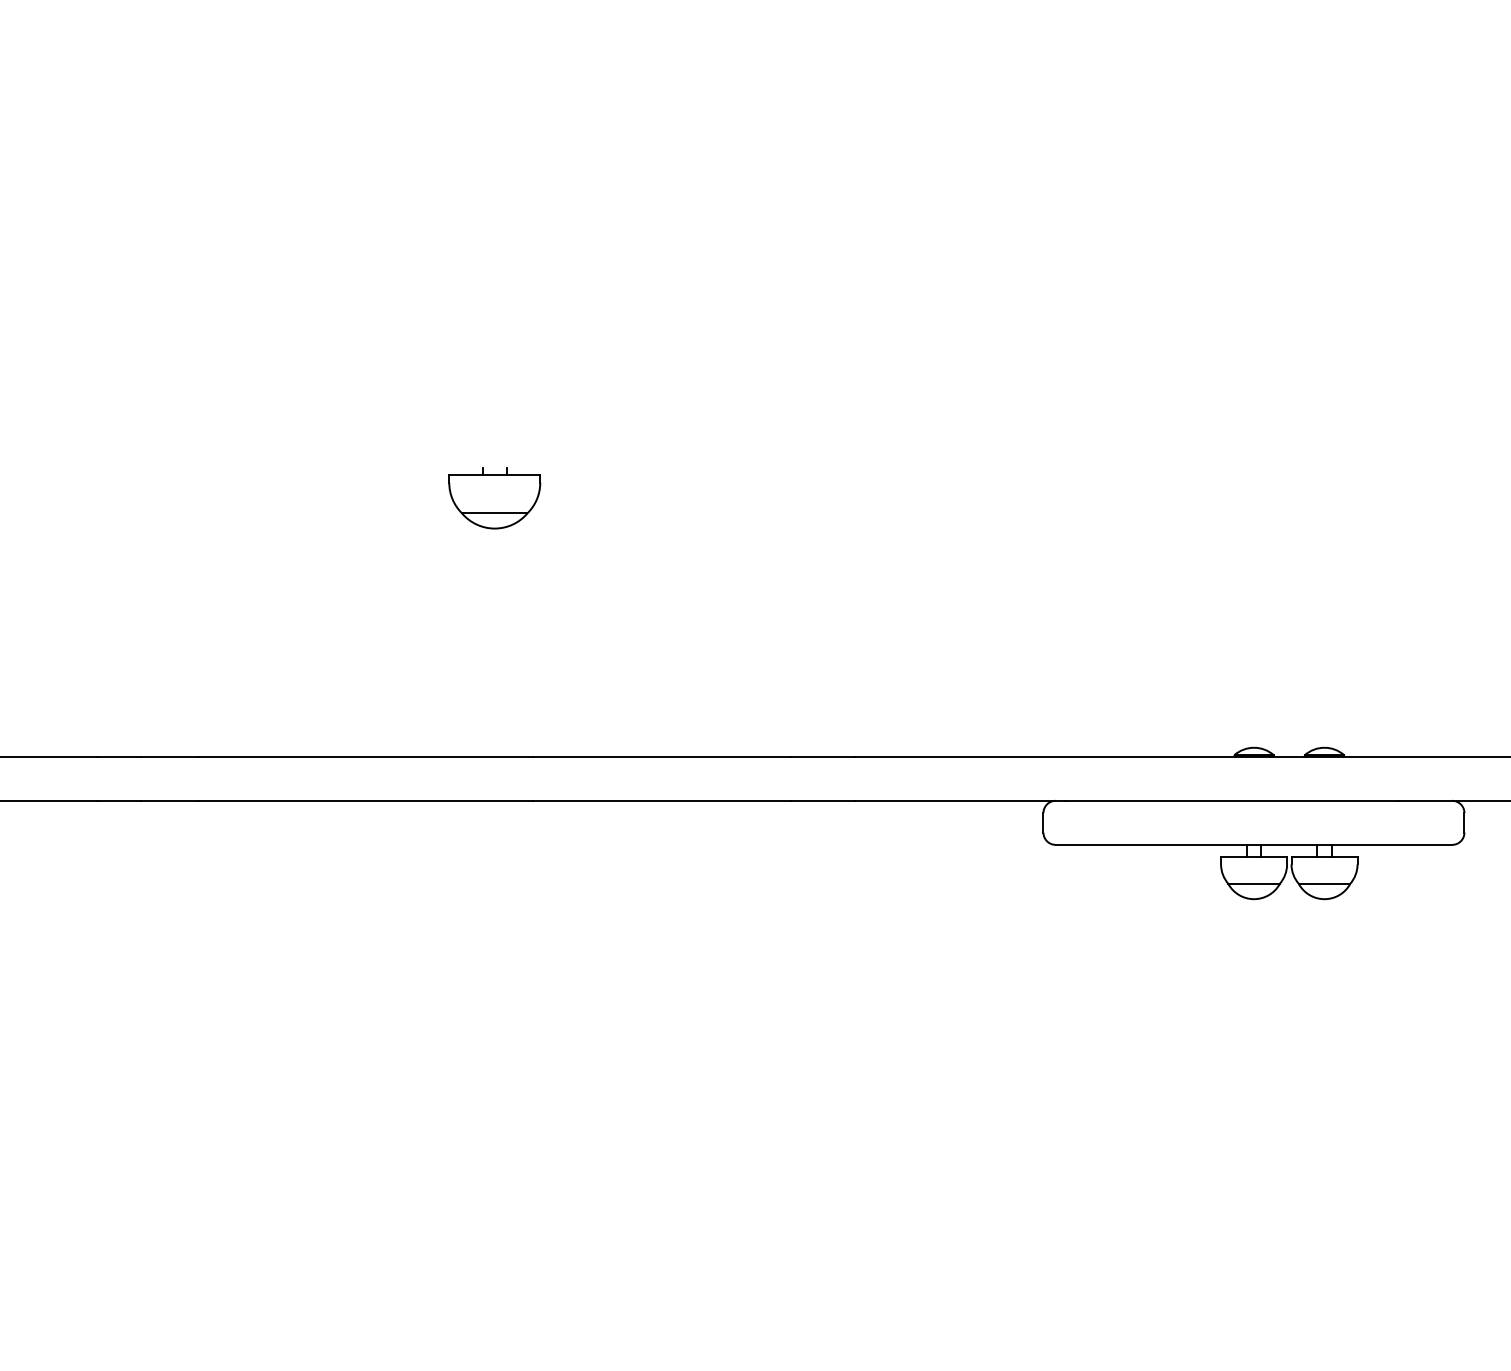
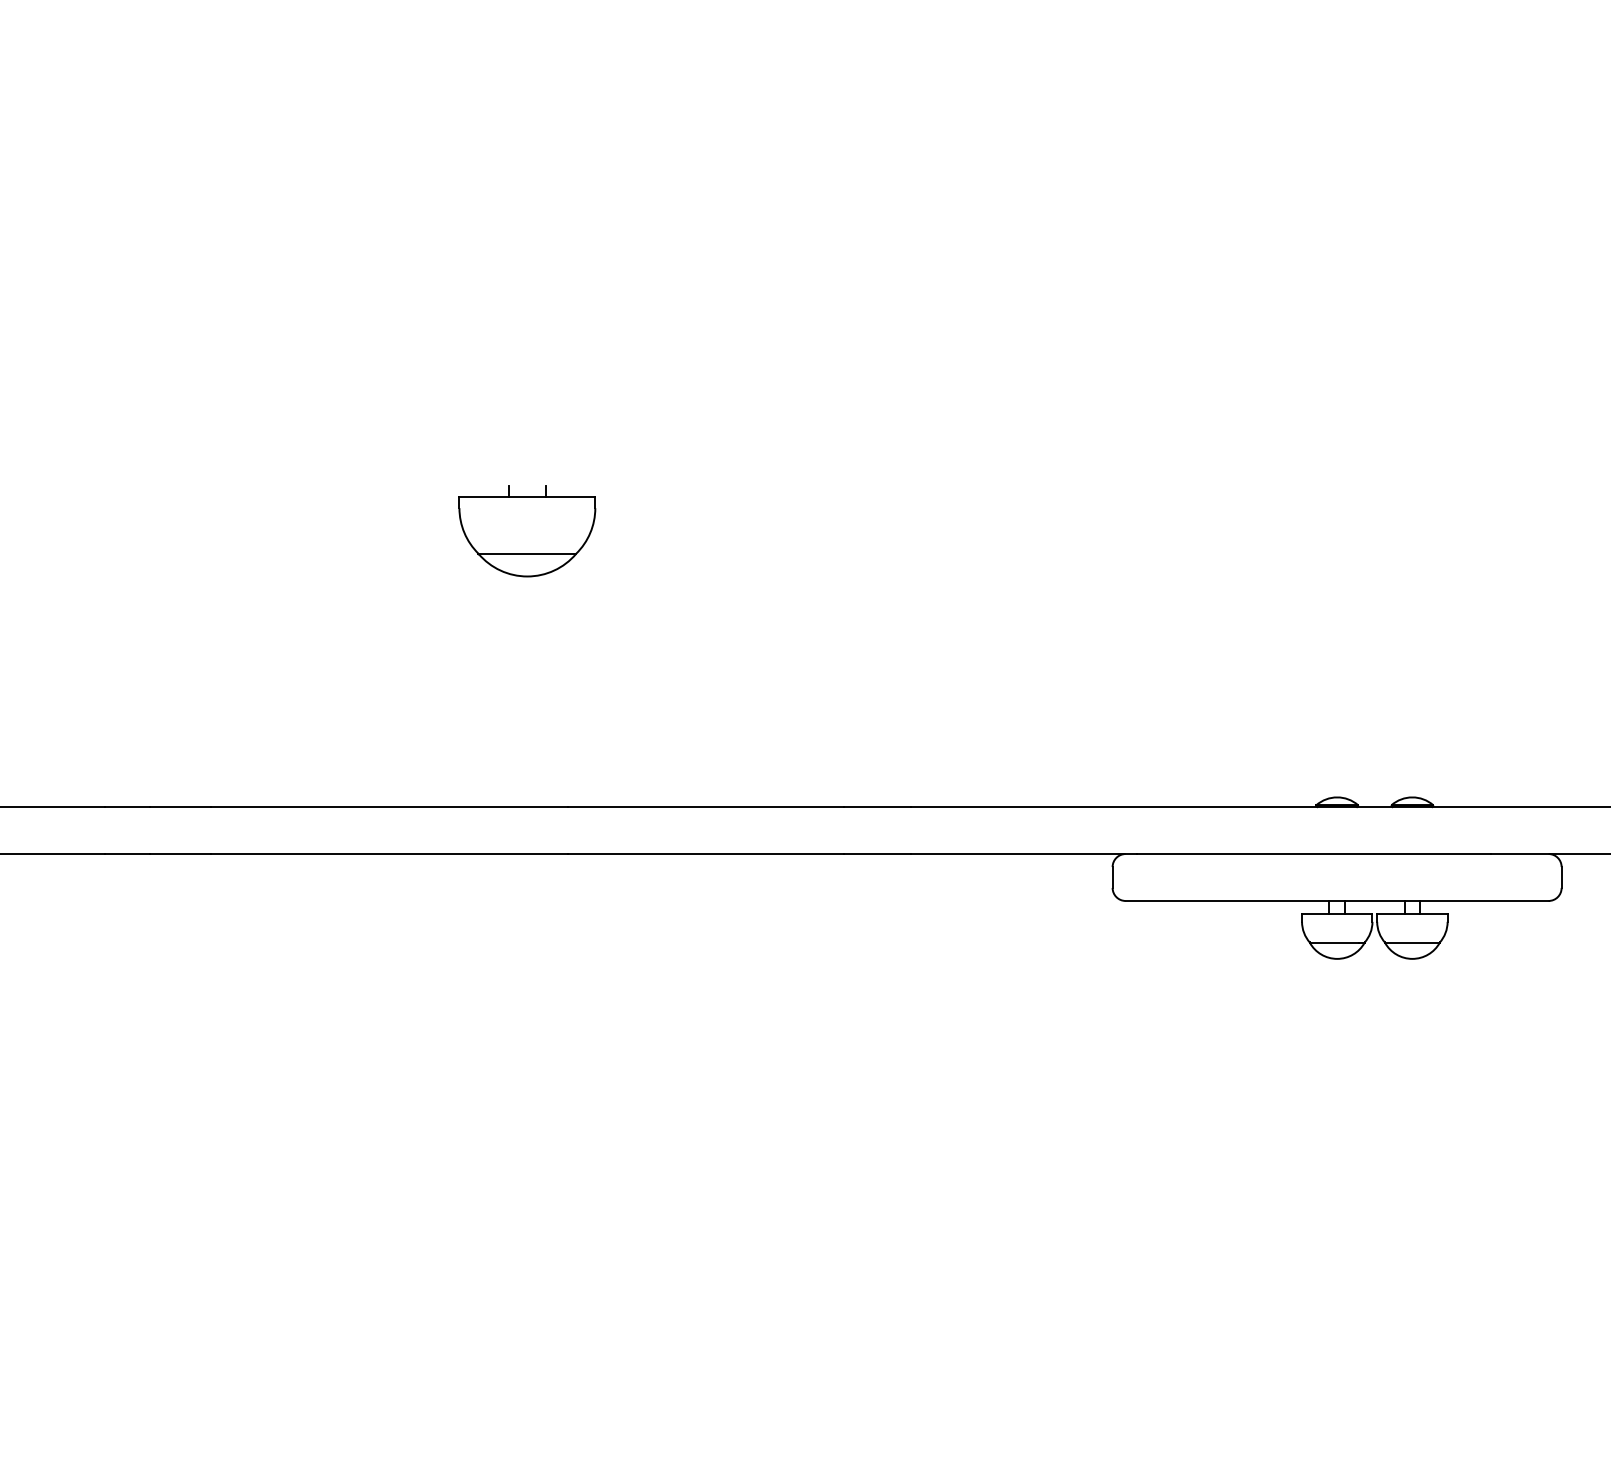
part: (494, 498) -> (527, 531), size x1.4

